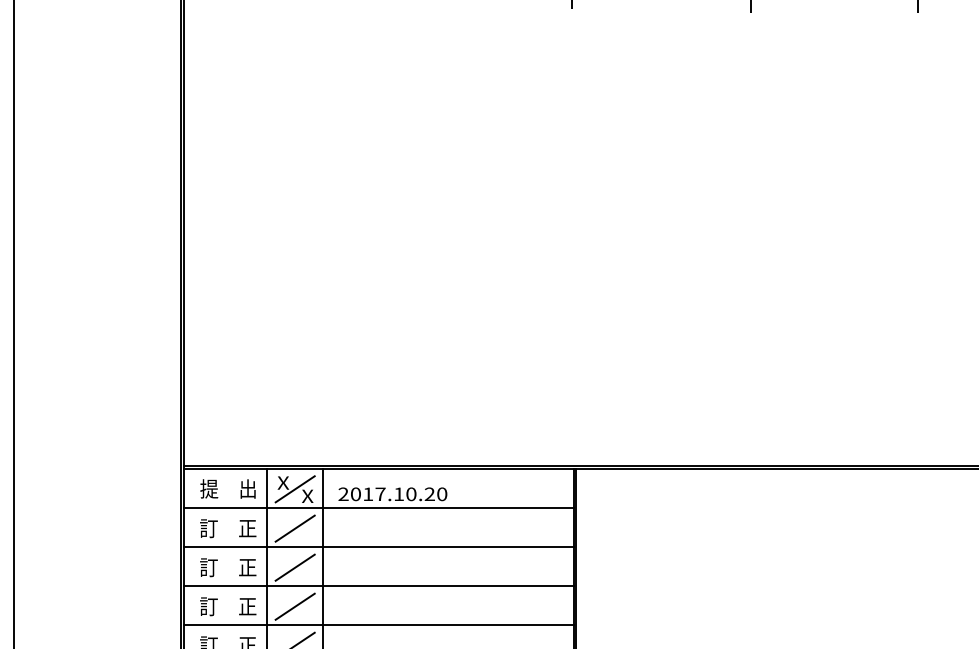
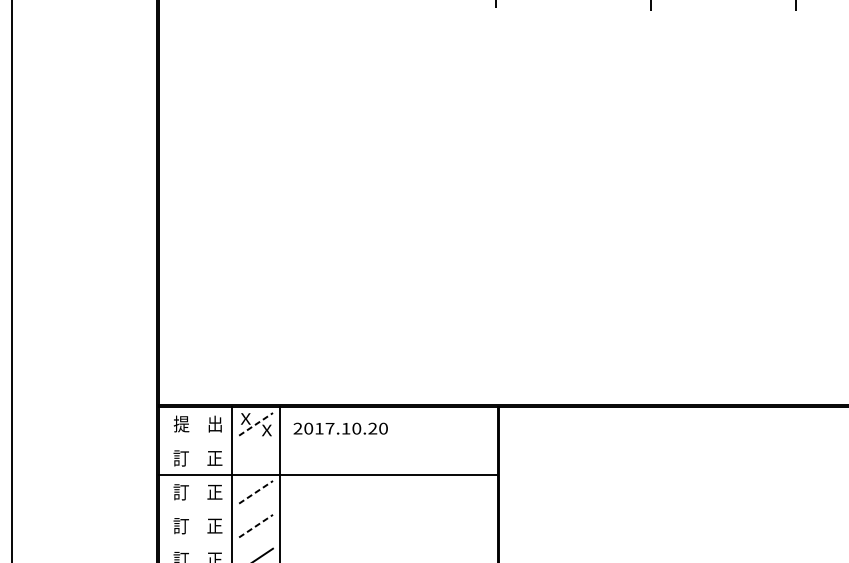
line: (295, 489) -> (256, 424), solid -> dashed
line: (378, 508) -> (328, 441), removed
line: (294, 528) -> (255, 458), removed
line: (295, 567) -> (256, 492), solid -> dashed
line: (378, 586) -> (328, 508), removed
line: (295, 606) -> (256, 525), solid -> dashed
line: (378, 625) -> (328, 542), removed

